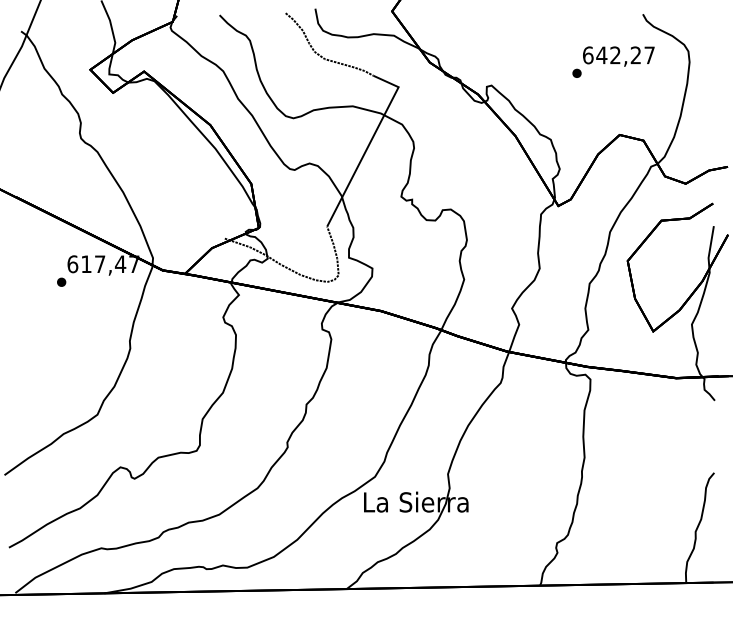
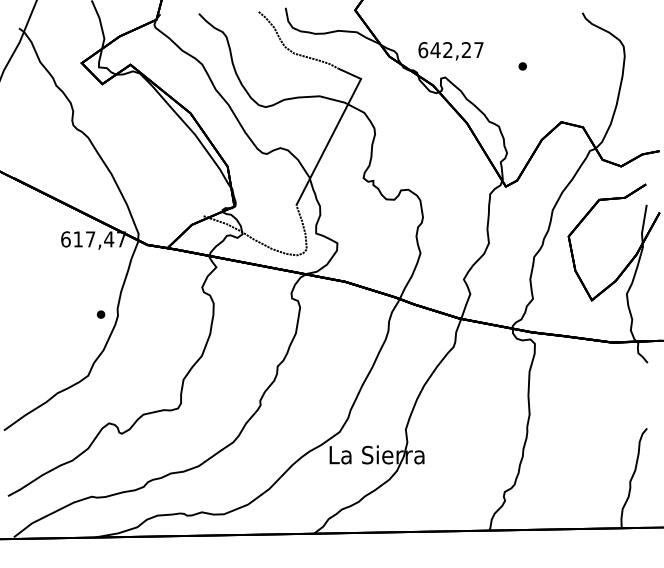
text: (618, 56) -> (450, 51), moved
part: (61, 281) -> (100, 313), moved

